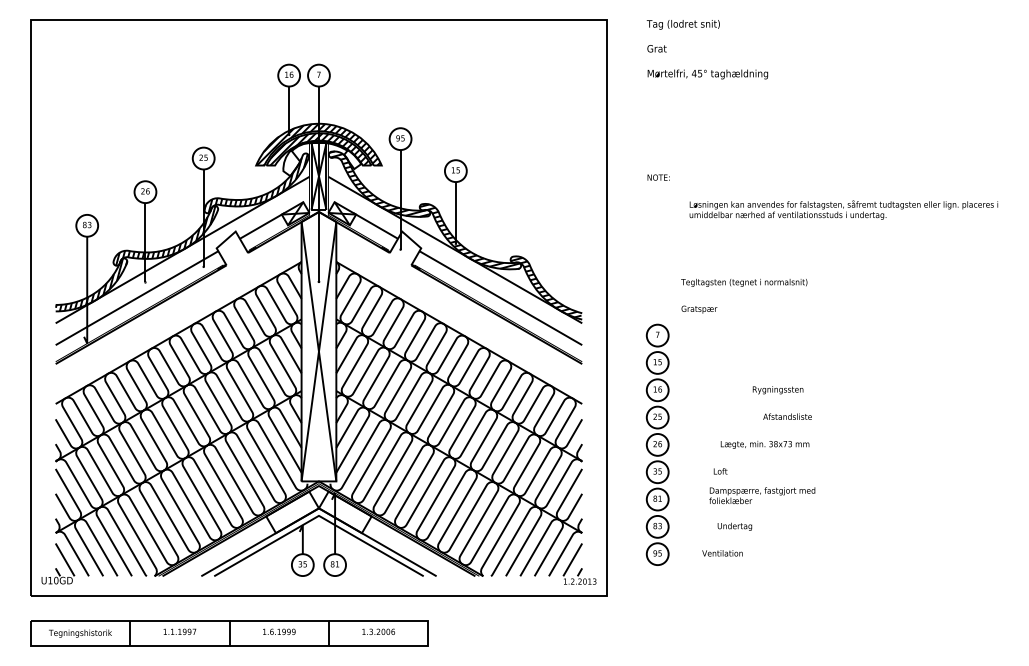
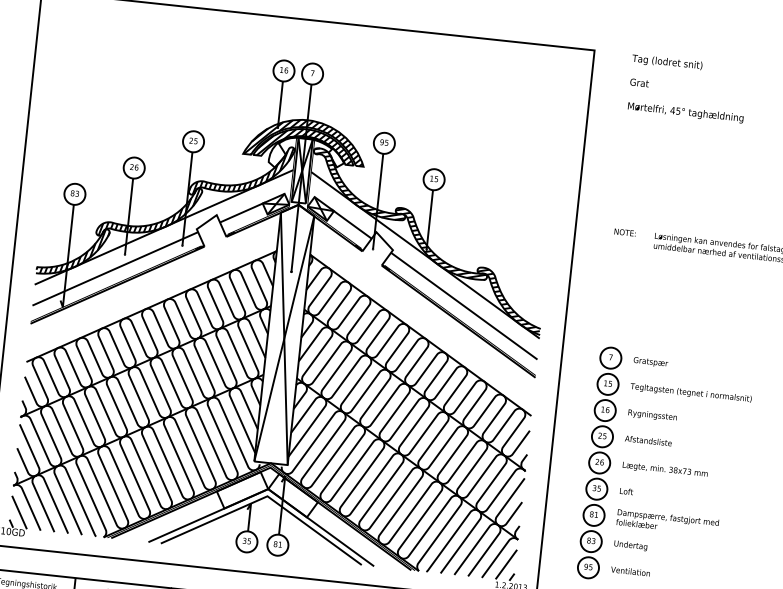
text: (658, 177) -> (625, 232), moved
text: (744, 282) -> (691, 392), moved
text: (699, 309) -> (650, 362), moved
text: (777, 390) -> (652, 415), moved
text: (787, 416) -> (648, 440), moved
text: (764, 444) -> (664, 469), moved
text: (720, 471) -> (626, 491), moved
text: (762, 495) -> (667, 522), moved
text: (734, 526) -> (630, 545), moved
text: (722, 553) -> (630, 571), moved

